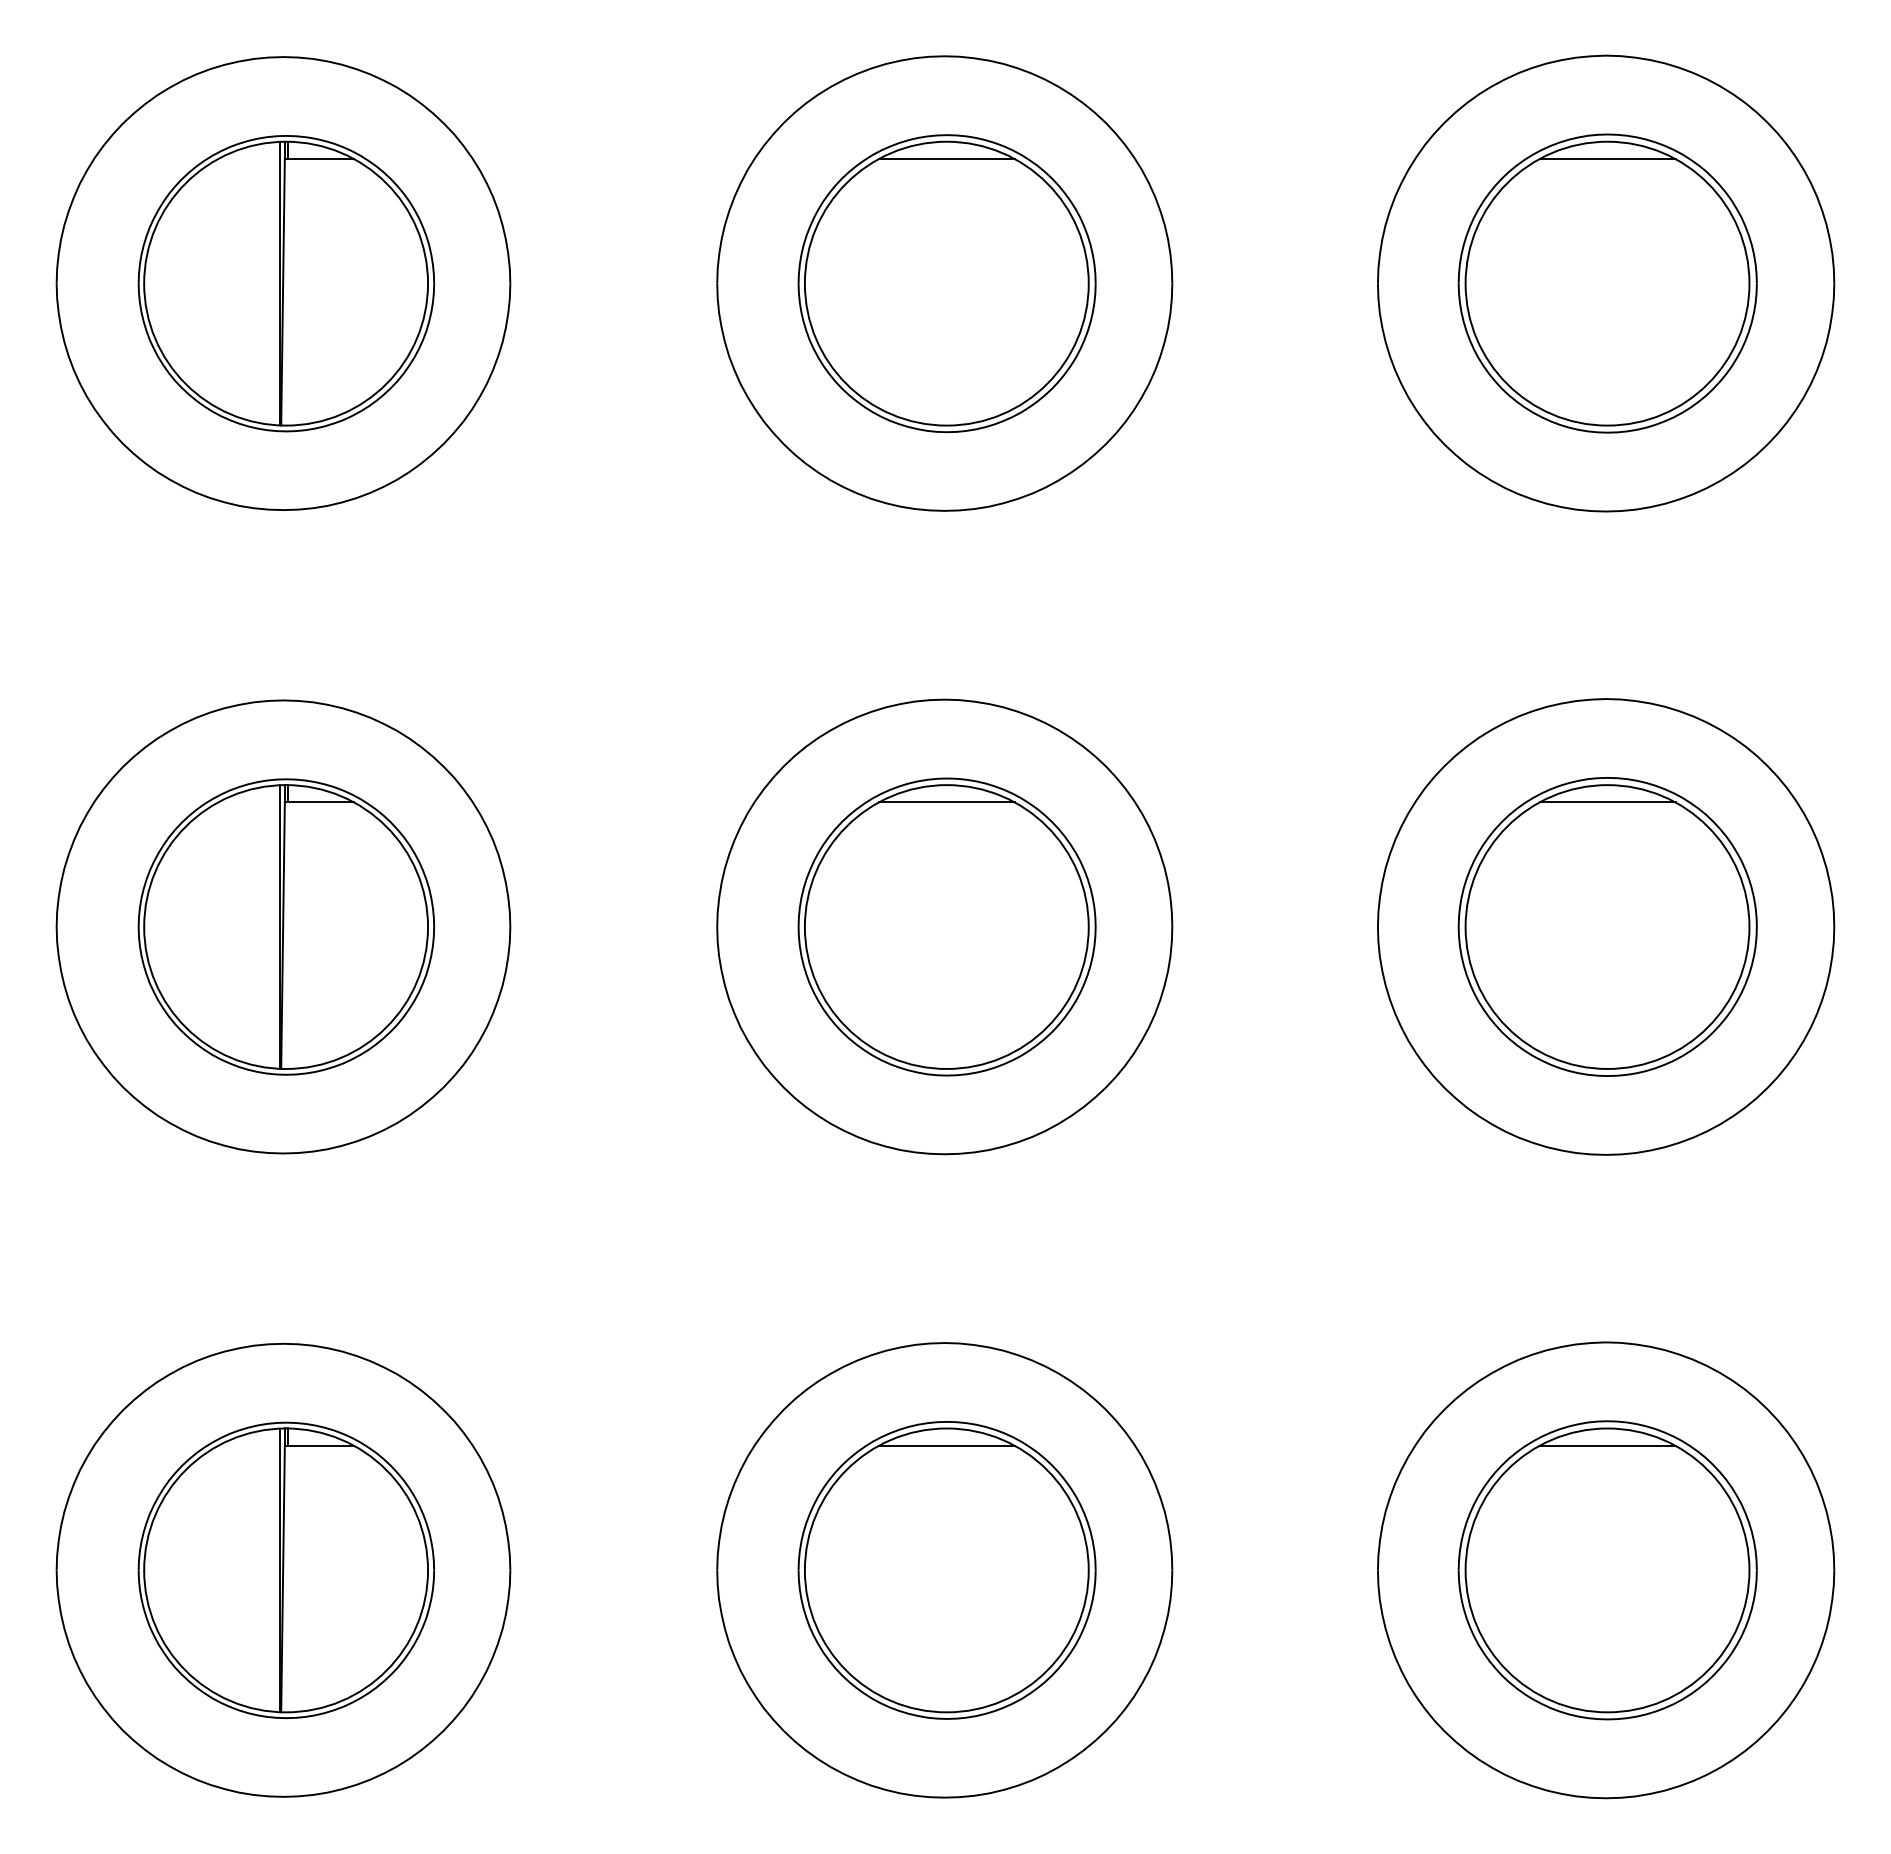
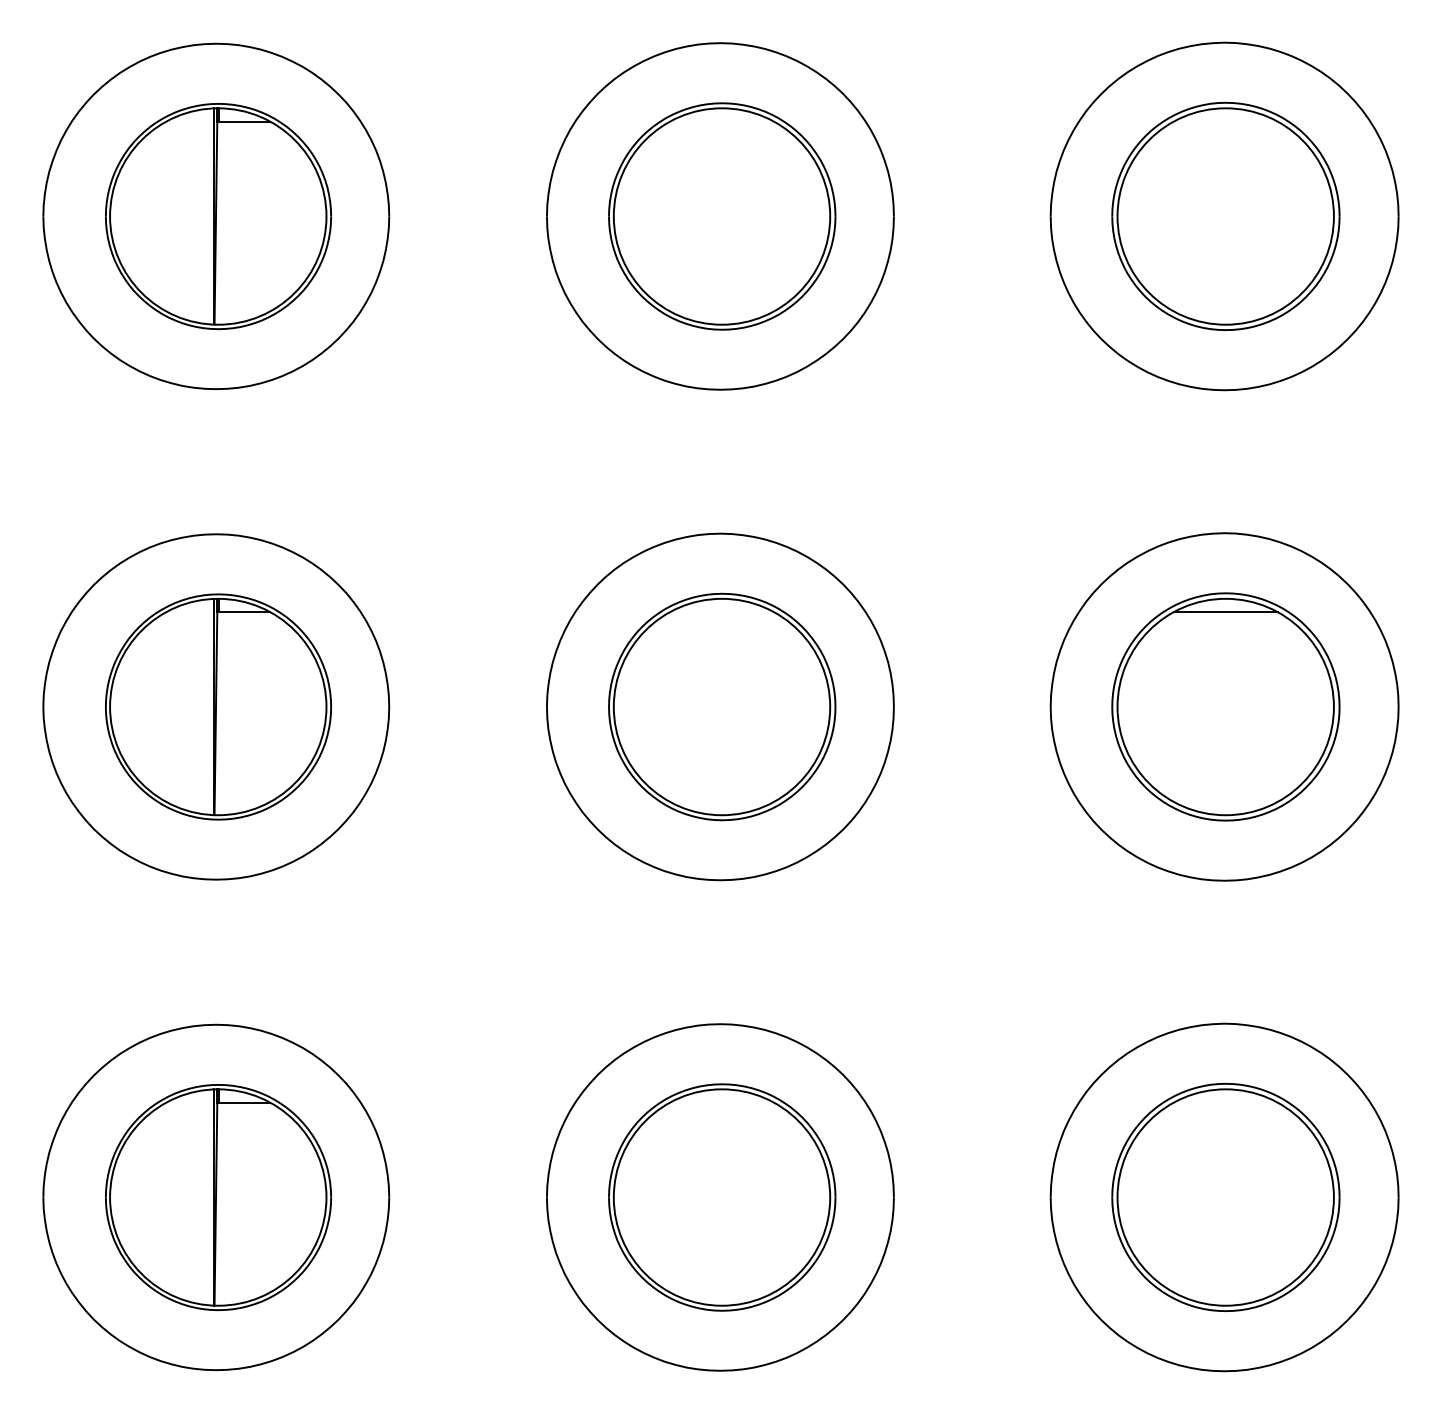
line: (946, 159) -> (721, 121), removed
line: (1607, 159) -> (1225, 121), removed
line: (946, 802) -> (721, 612), removed
line: (946, 1445) -> (721, 1102), removed
line: (1607, 1445) -> (1225, 1102), removed

